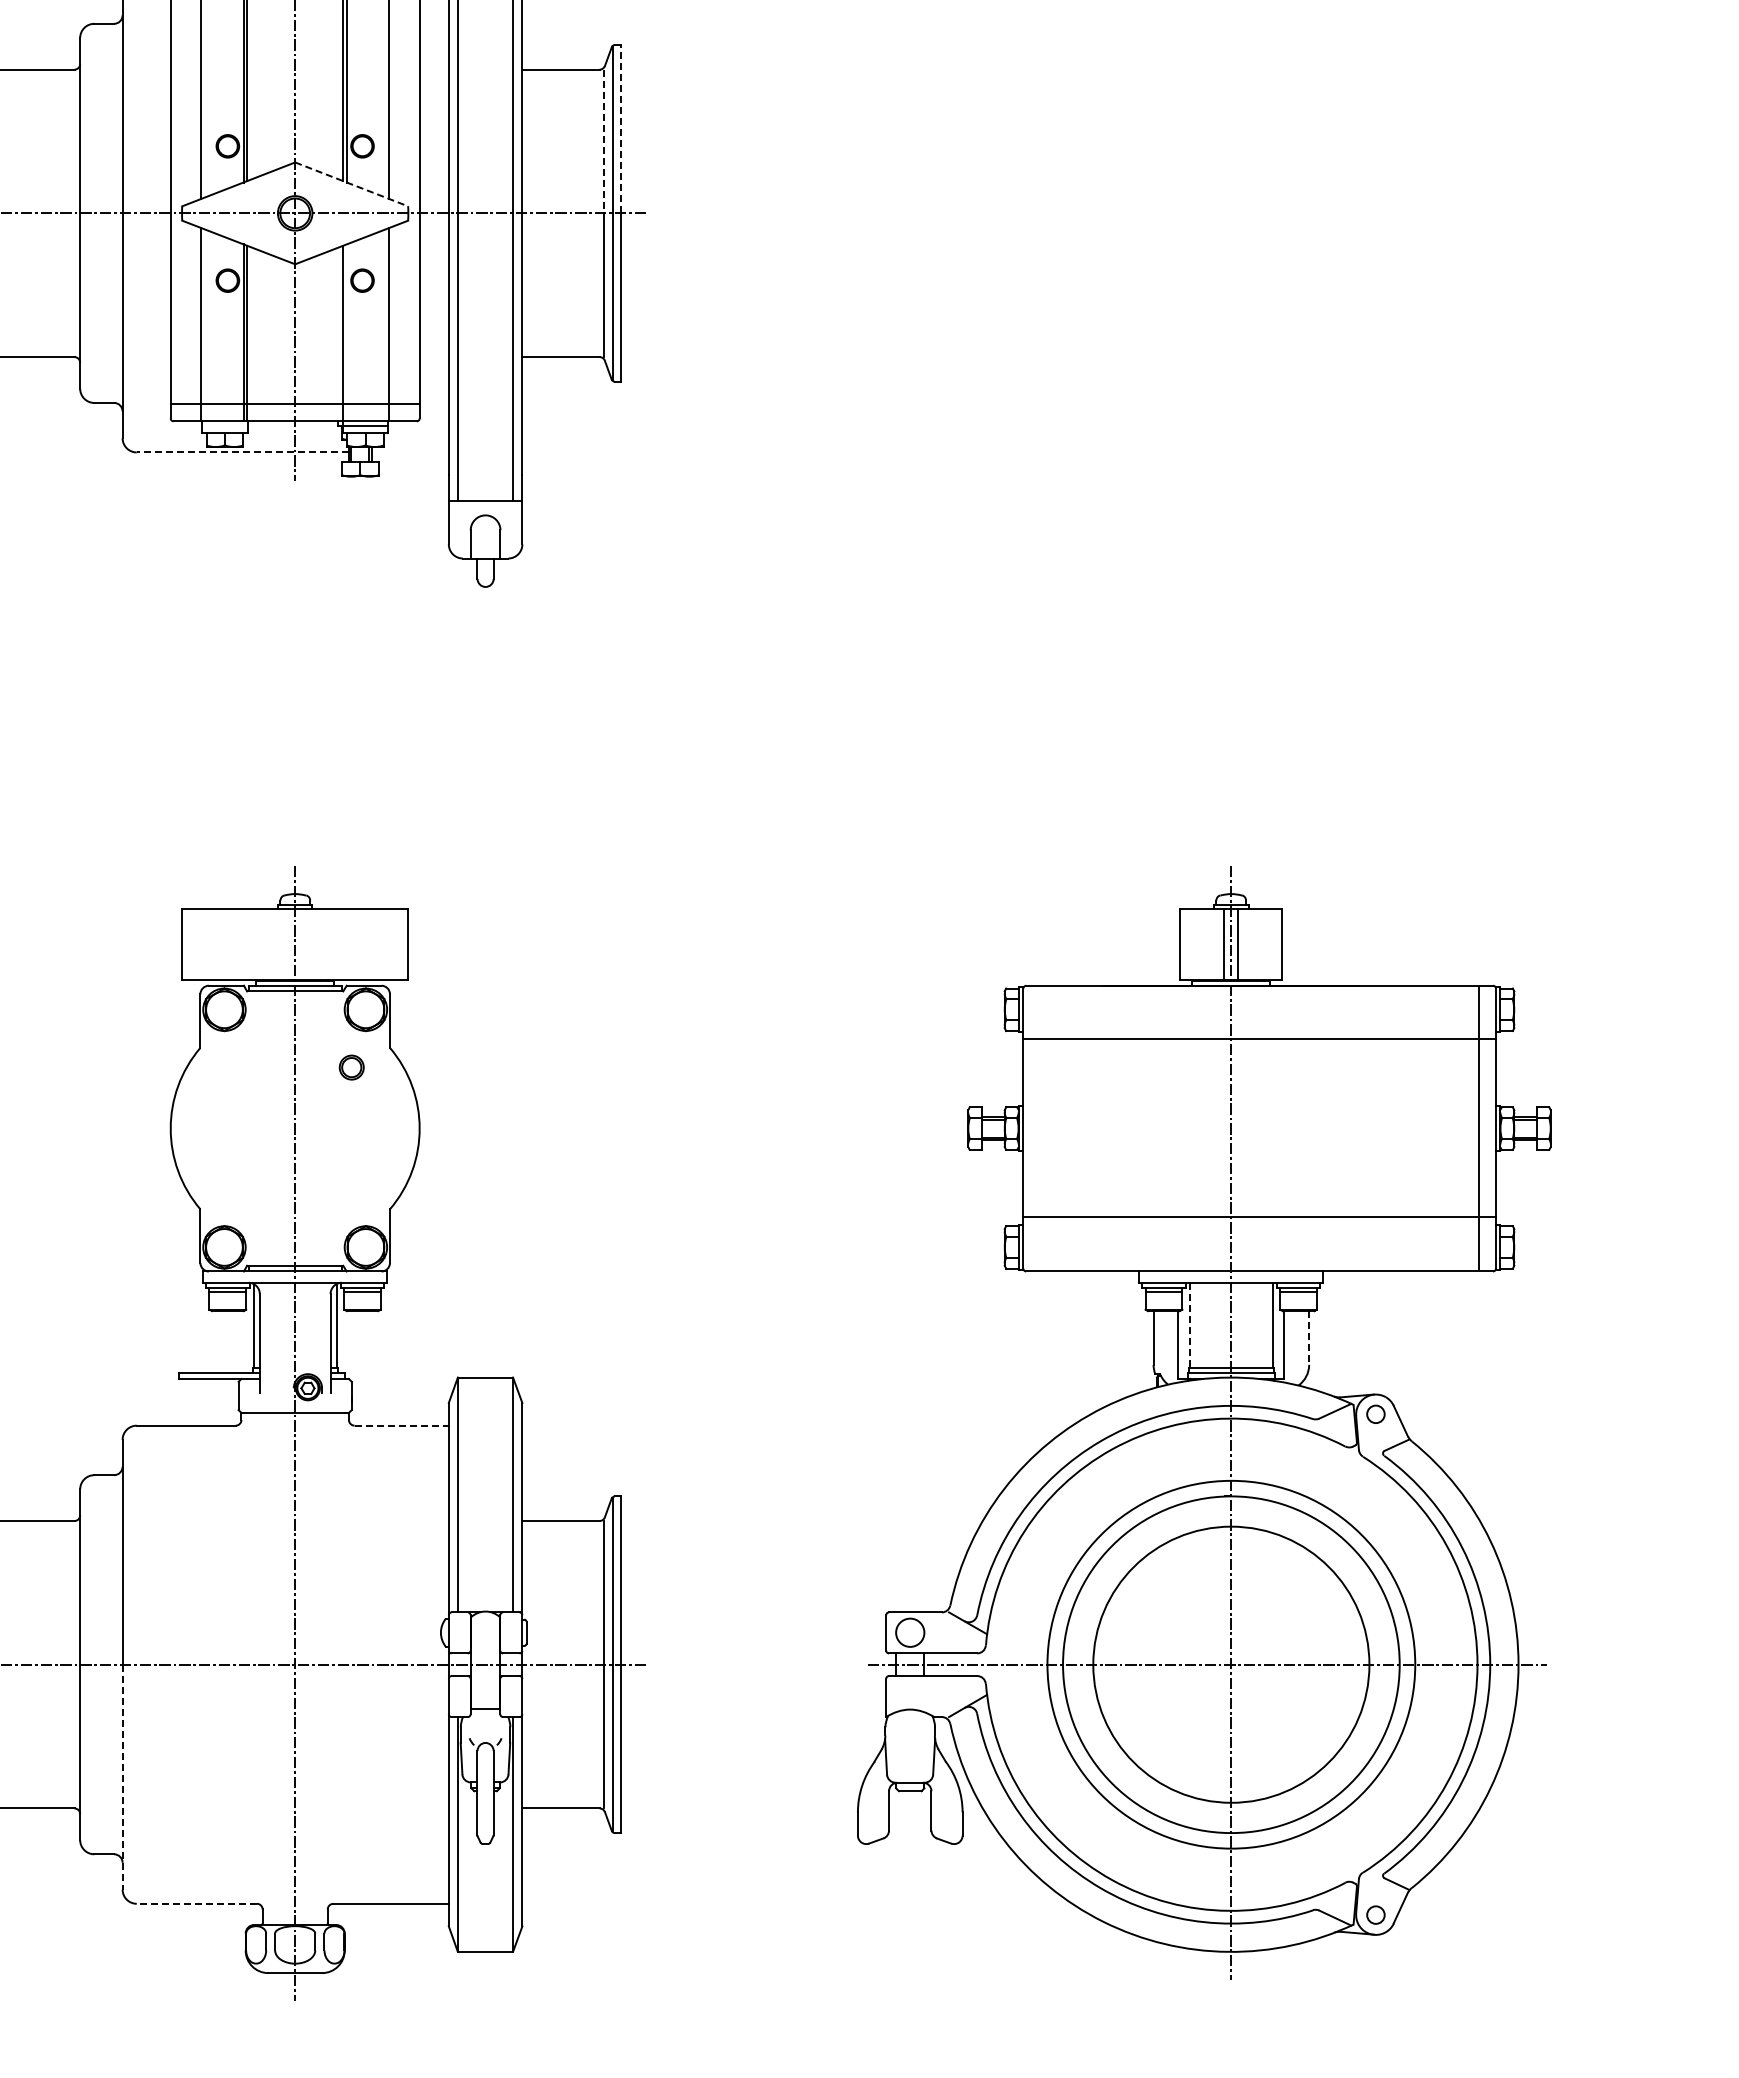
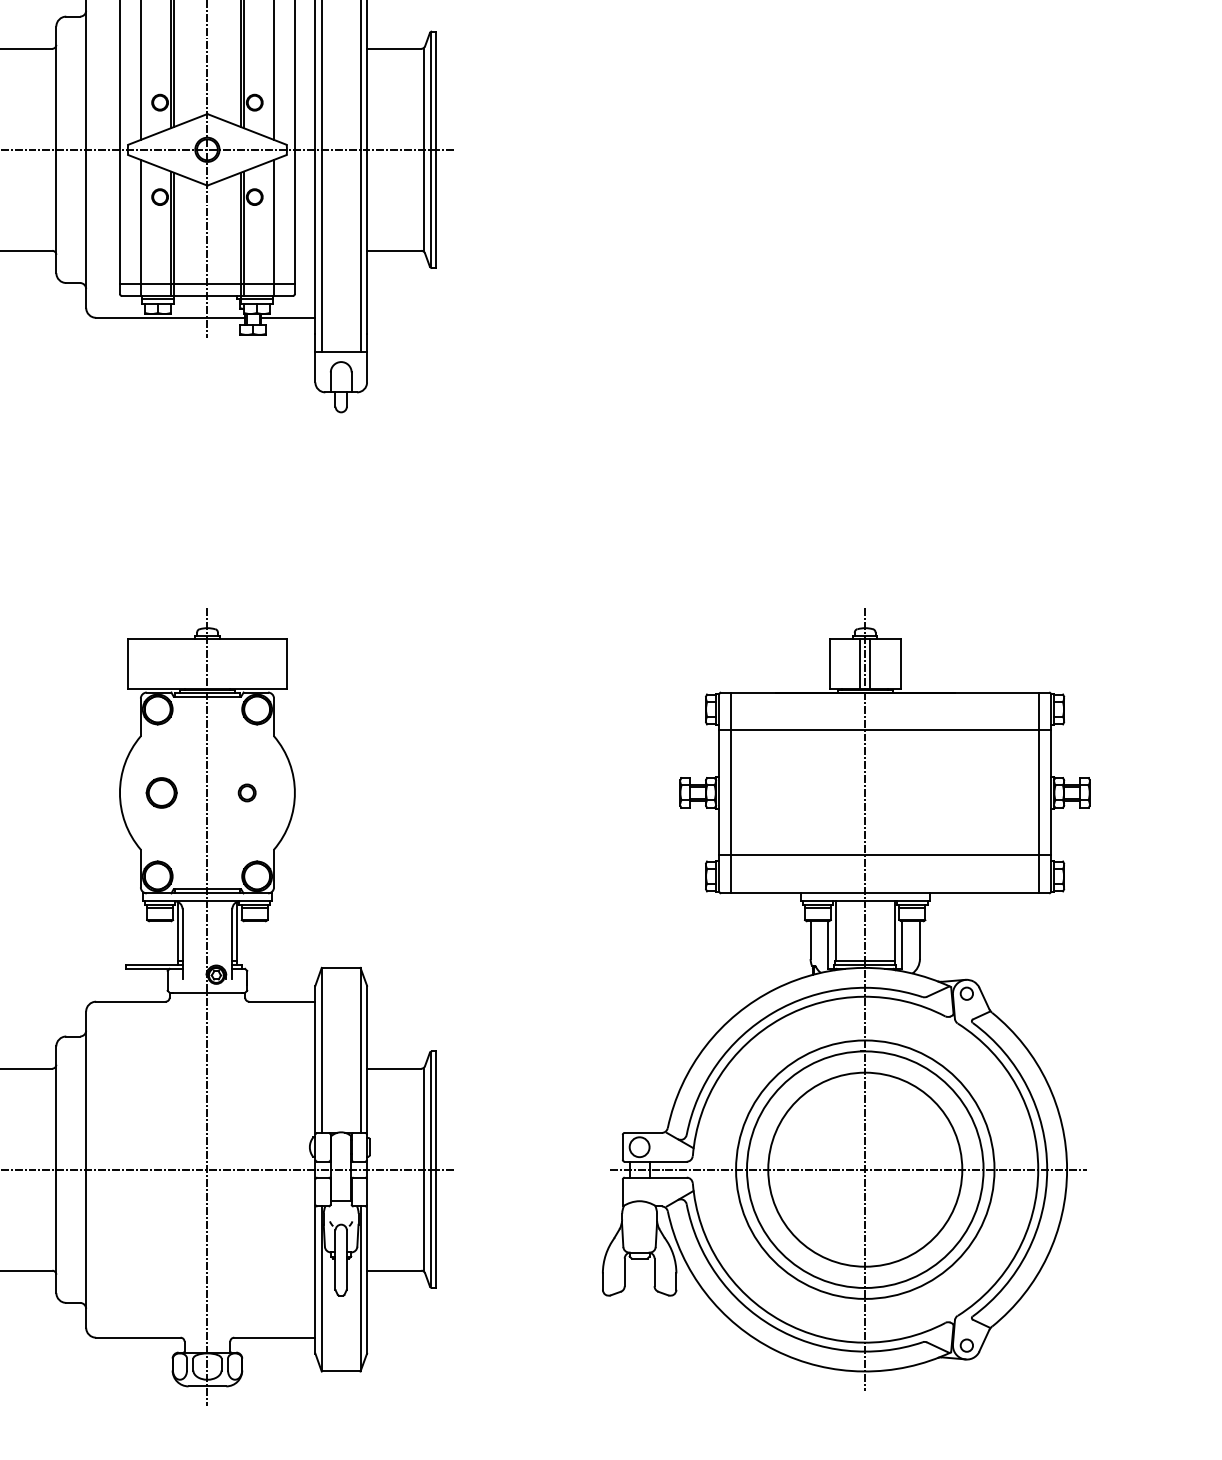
line: (620, 128) -> (436, 90), dashed -> solid
line: (603, 141) -> (424, 99), dashed -> solid
line: (351, 184) -> (247, 129), dashed -> solid
line: (346, 332) -> (243, 233), added
line: (224, 425) -> (157, 298), added
line: (242, 452) -> (170, 317), dashed -> solid
line: (409, 452) -> (287, 317), added
part: (351, 1067) -> (247, 792), moved
part: (229, 1128) -> (161, 792), added
line: (1040, 1128) -> (731, 792), added
line: (1189, 1325) -> (835, 931), dashed -> solid
line: (1309, 1337) -> (920, 939), dashed -> solid
line: (402, 1425) -> (282, 1001), dashed -> solid
line: (122, 1777) -> (86, 1248), dashed -> solid
line: (196, 1903) -> (138, 1337), dashed -> solid

